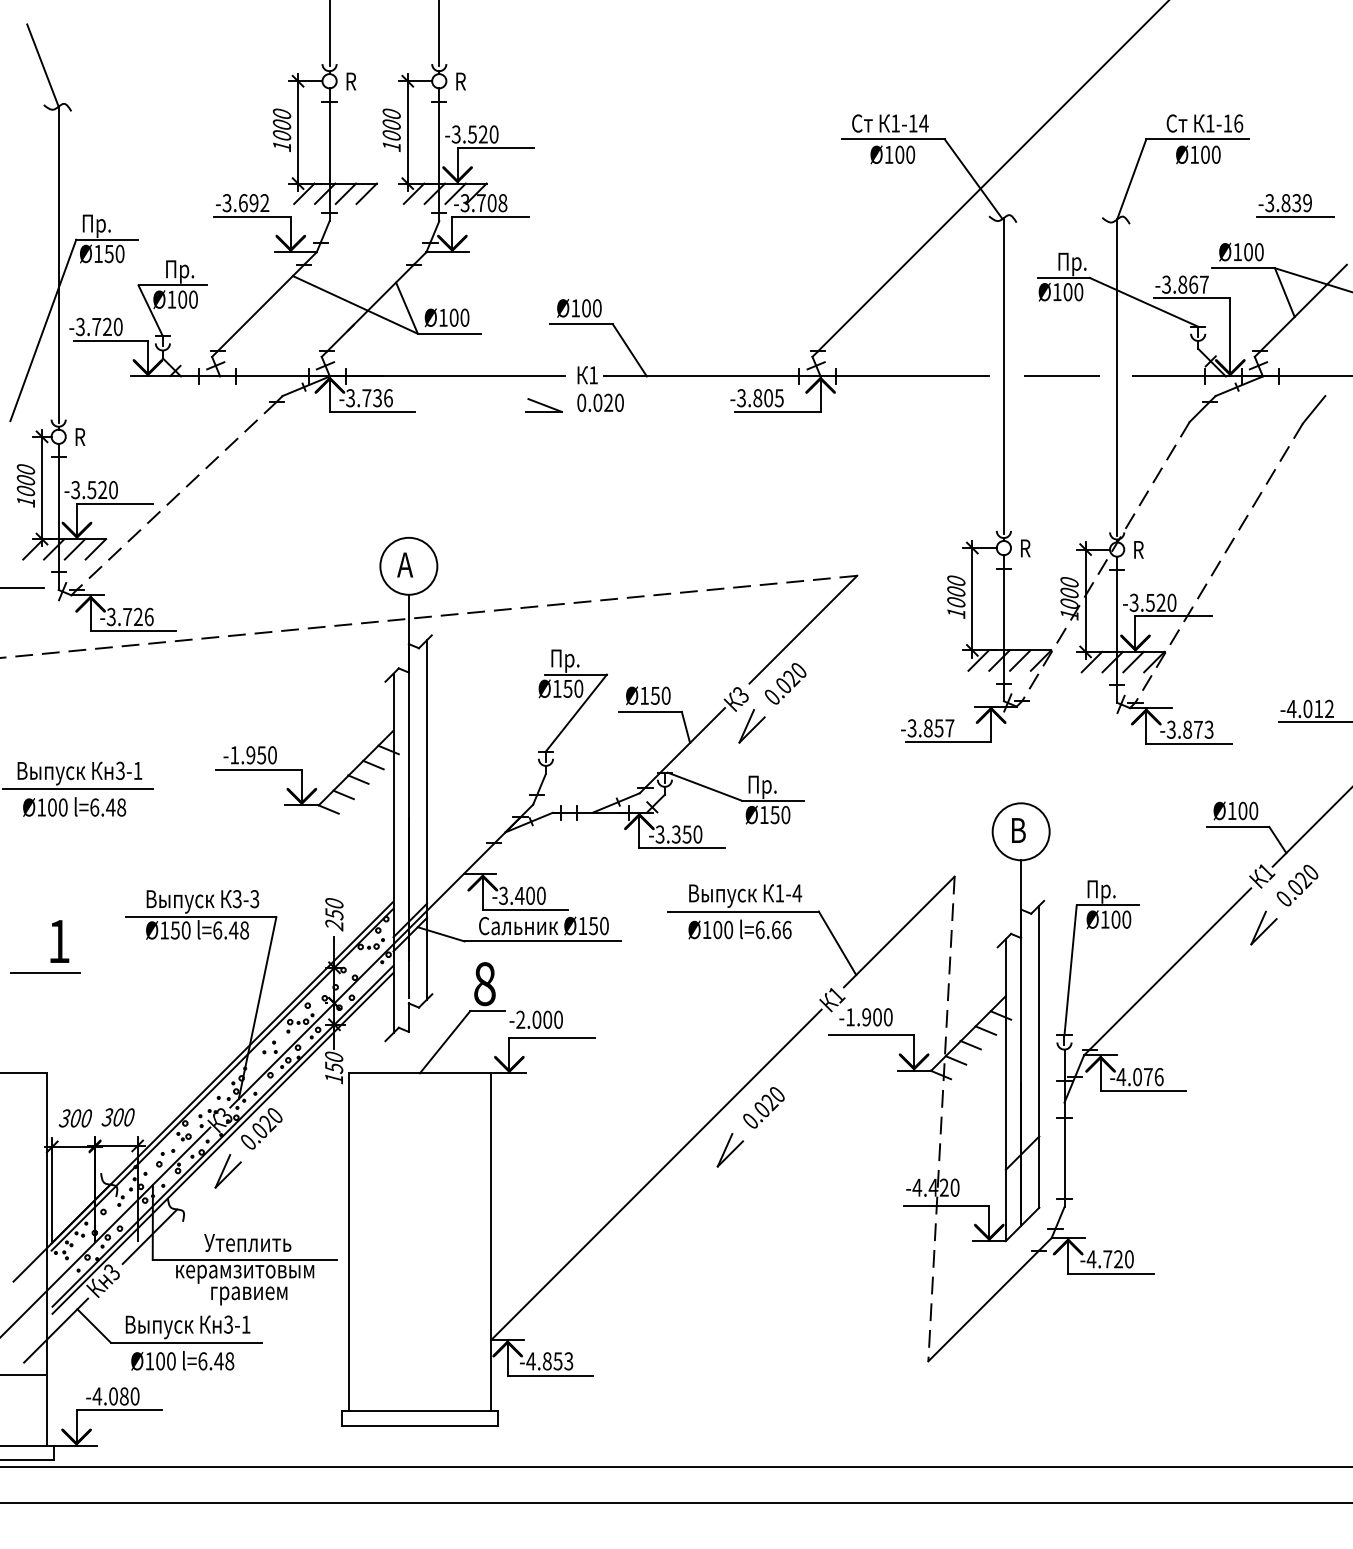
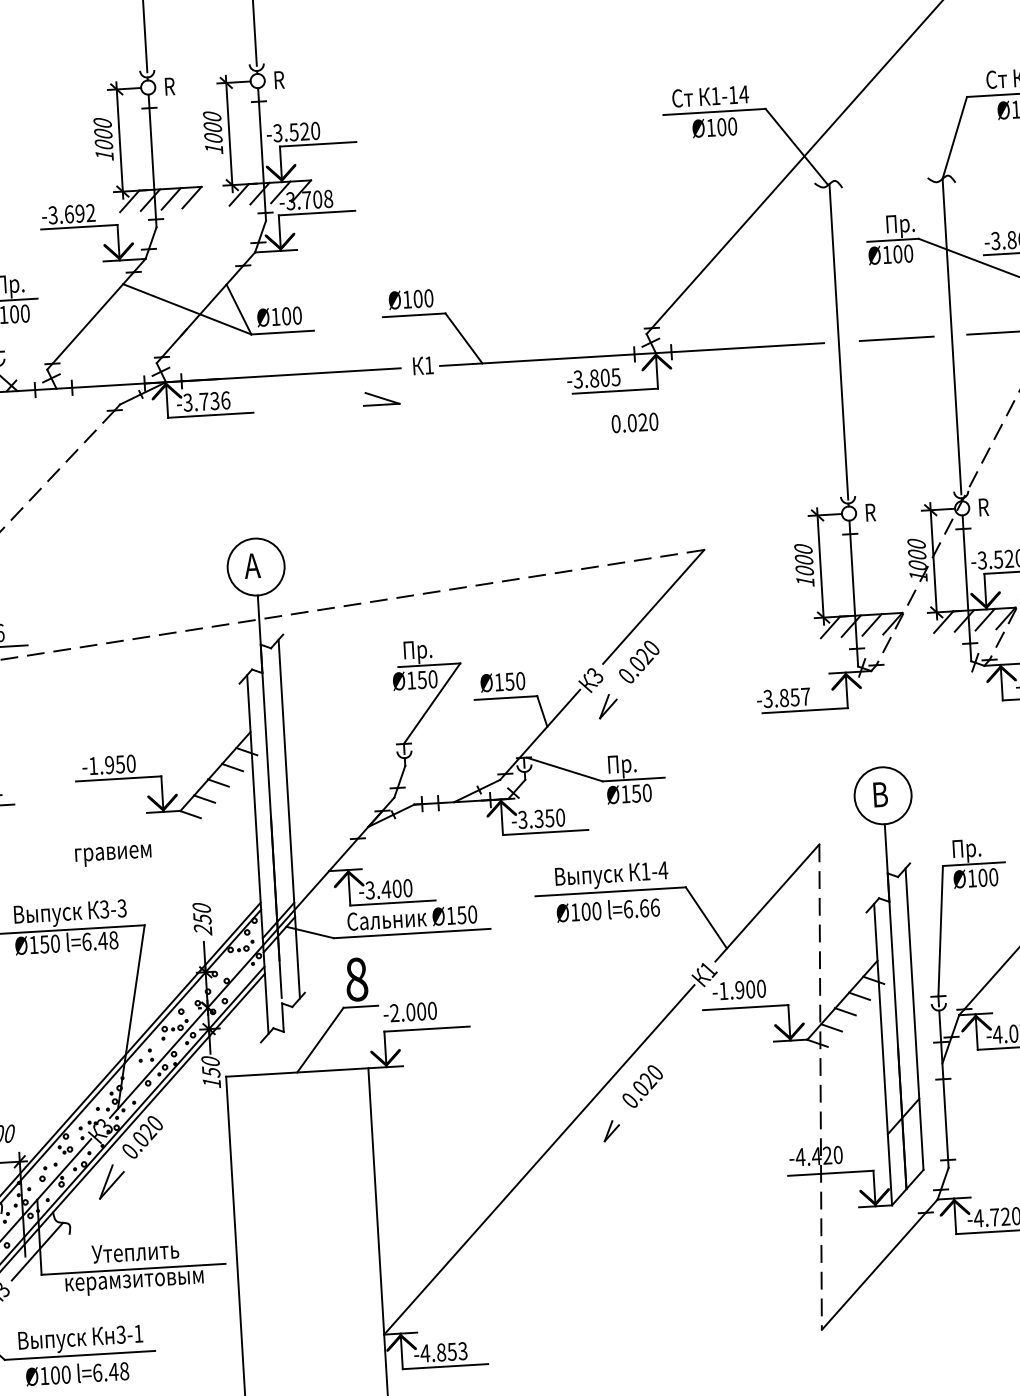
text: (600, 402) -> (634, 422), moved
part: (751, 726) -> (607, 706), size x0.7
part: (730, 1150) -> (611, 1131), size x0.6
text: (249, 1295) -> (113, 855), moved

